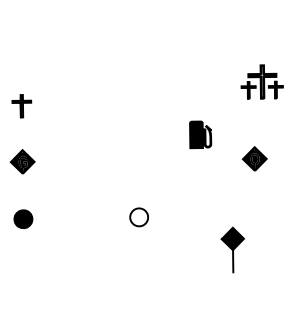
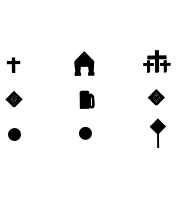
part: (261, 82) -> (156, 61), moved
part: (137, 103) -> (84, 63), added
part: (199, 134) -> (86, 99), moved
fill: (137, 215) -> (84, 132), added
part: (232, 248) -> (157, 132), moved

